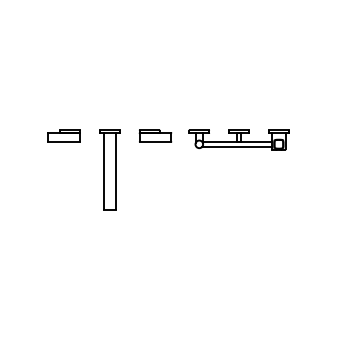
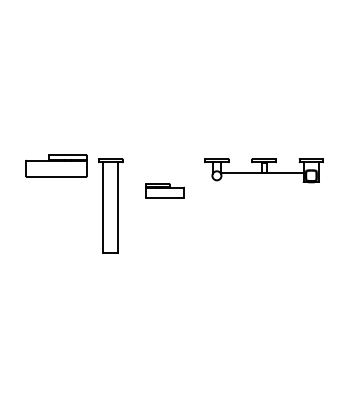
part: (63, 135) -> (55, 165), size x1.6
part: (155, 135) -> (164, 190), moved
line: (237, 146) -> (262, 178), removed

